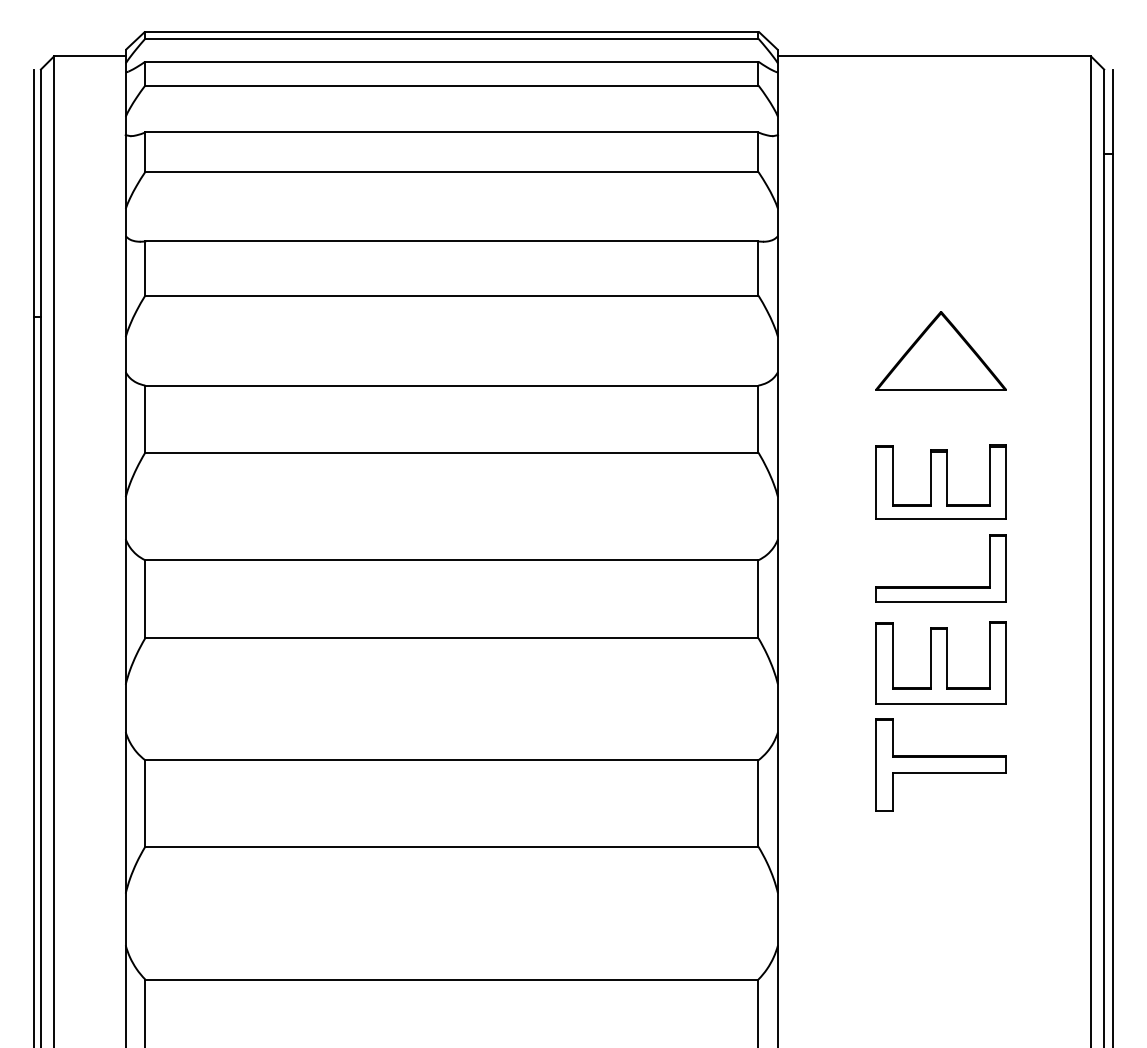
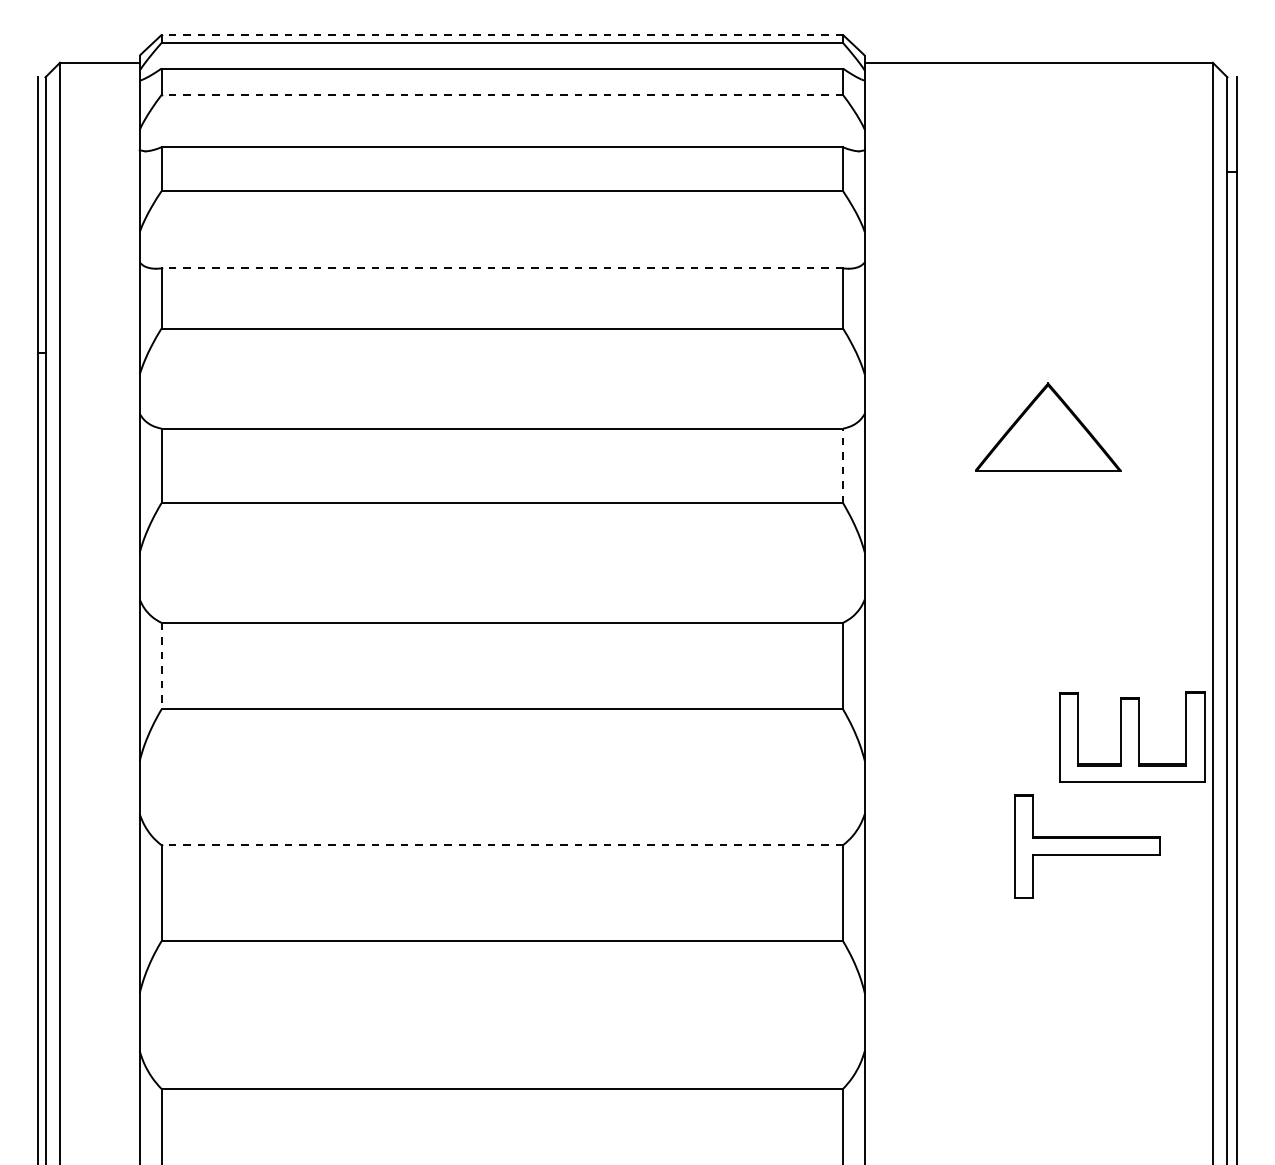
line: (452, 31) -> (502, 35), solid -> dashed
line: (452, 85) -> (502, 95), solid -> dashed
line: (452, 241) -> (502, 268), solid -> dashed
part: (941, 350) -> (1048, 426), moved
line: (758, 418) -> (843, 465), solid -> dashed
part: (941, 481) -> (1046, 535), removed
part: (941, 586) -> (1046, 651), removed
line: (145, 599) -> (161, 666), solid -> dashed
part: (941, 662) -> (1132, 736), moved
line: (452, 760) -> (502, 845), solid -> dashed
part: (941, 765) -> (1087, 846), moved

